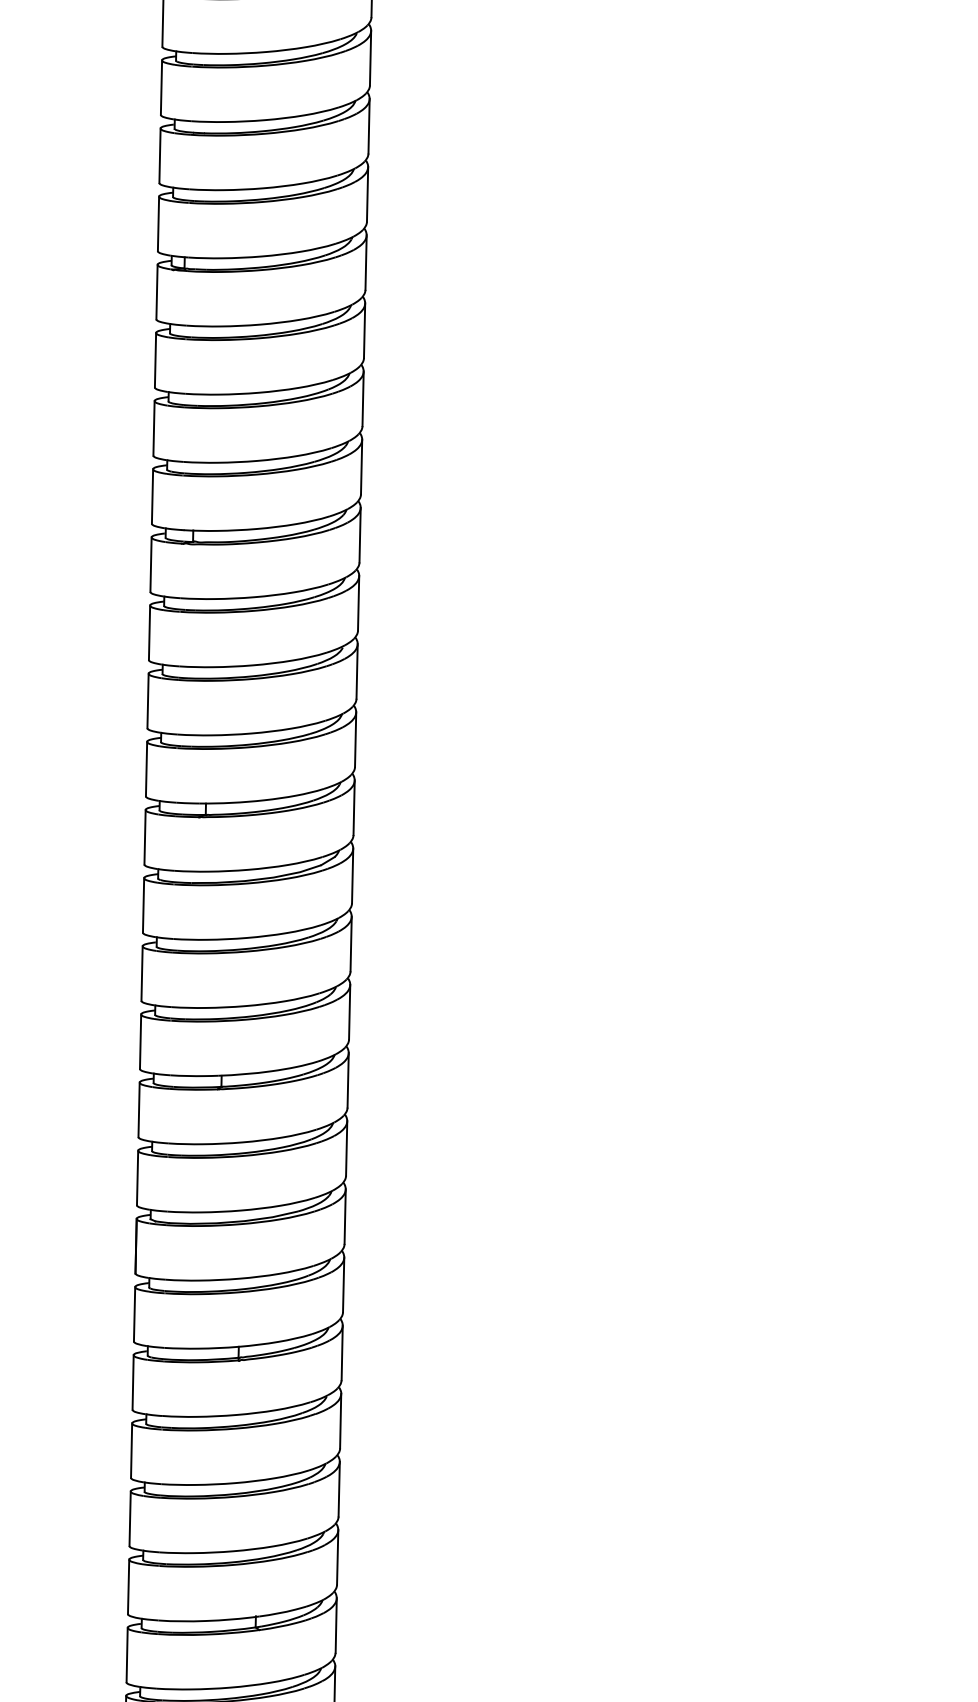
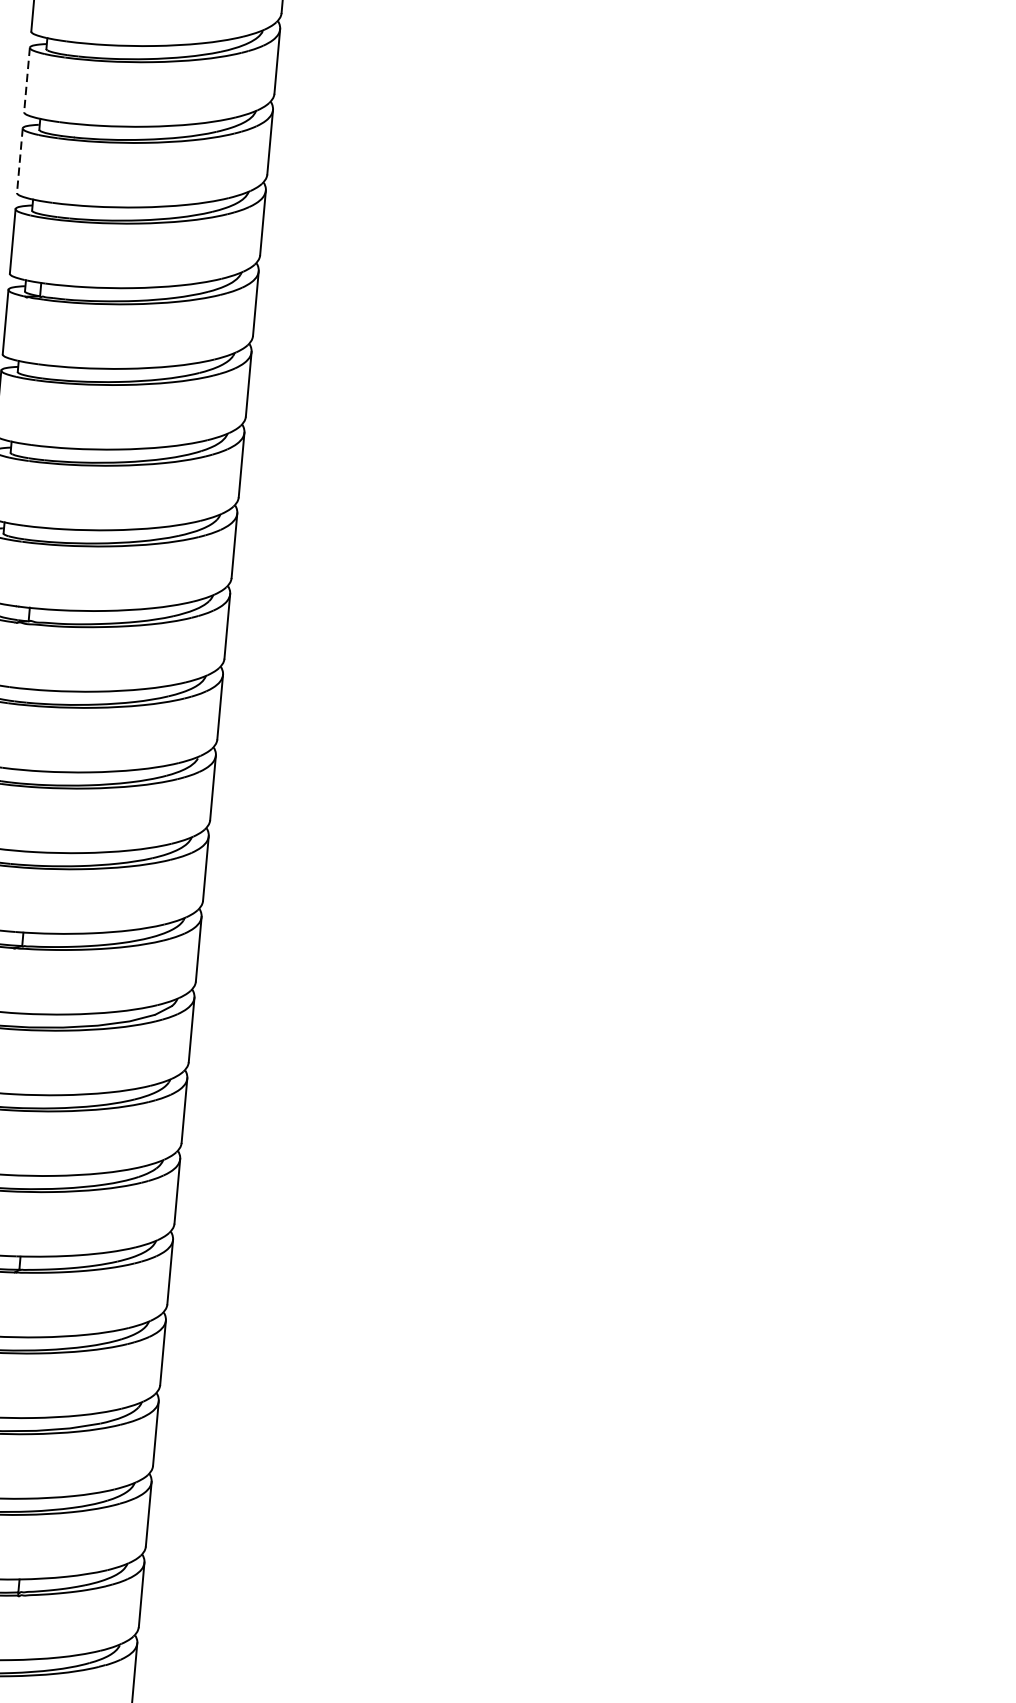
line: (161, 88) -> (26, 81), solid -> dashed
line: (159, 156) -> (19, 161), solid -> dashed

